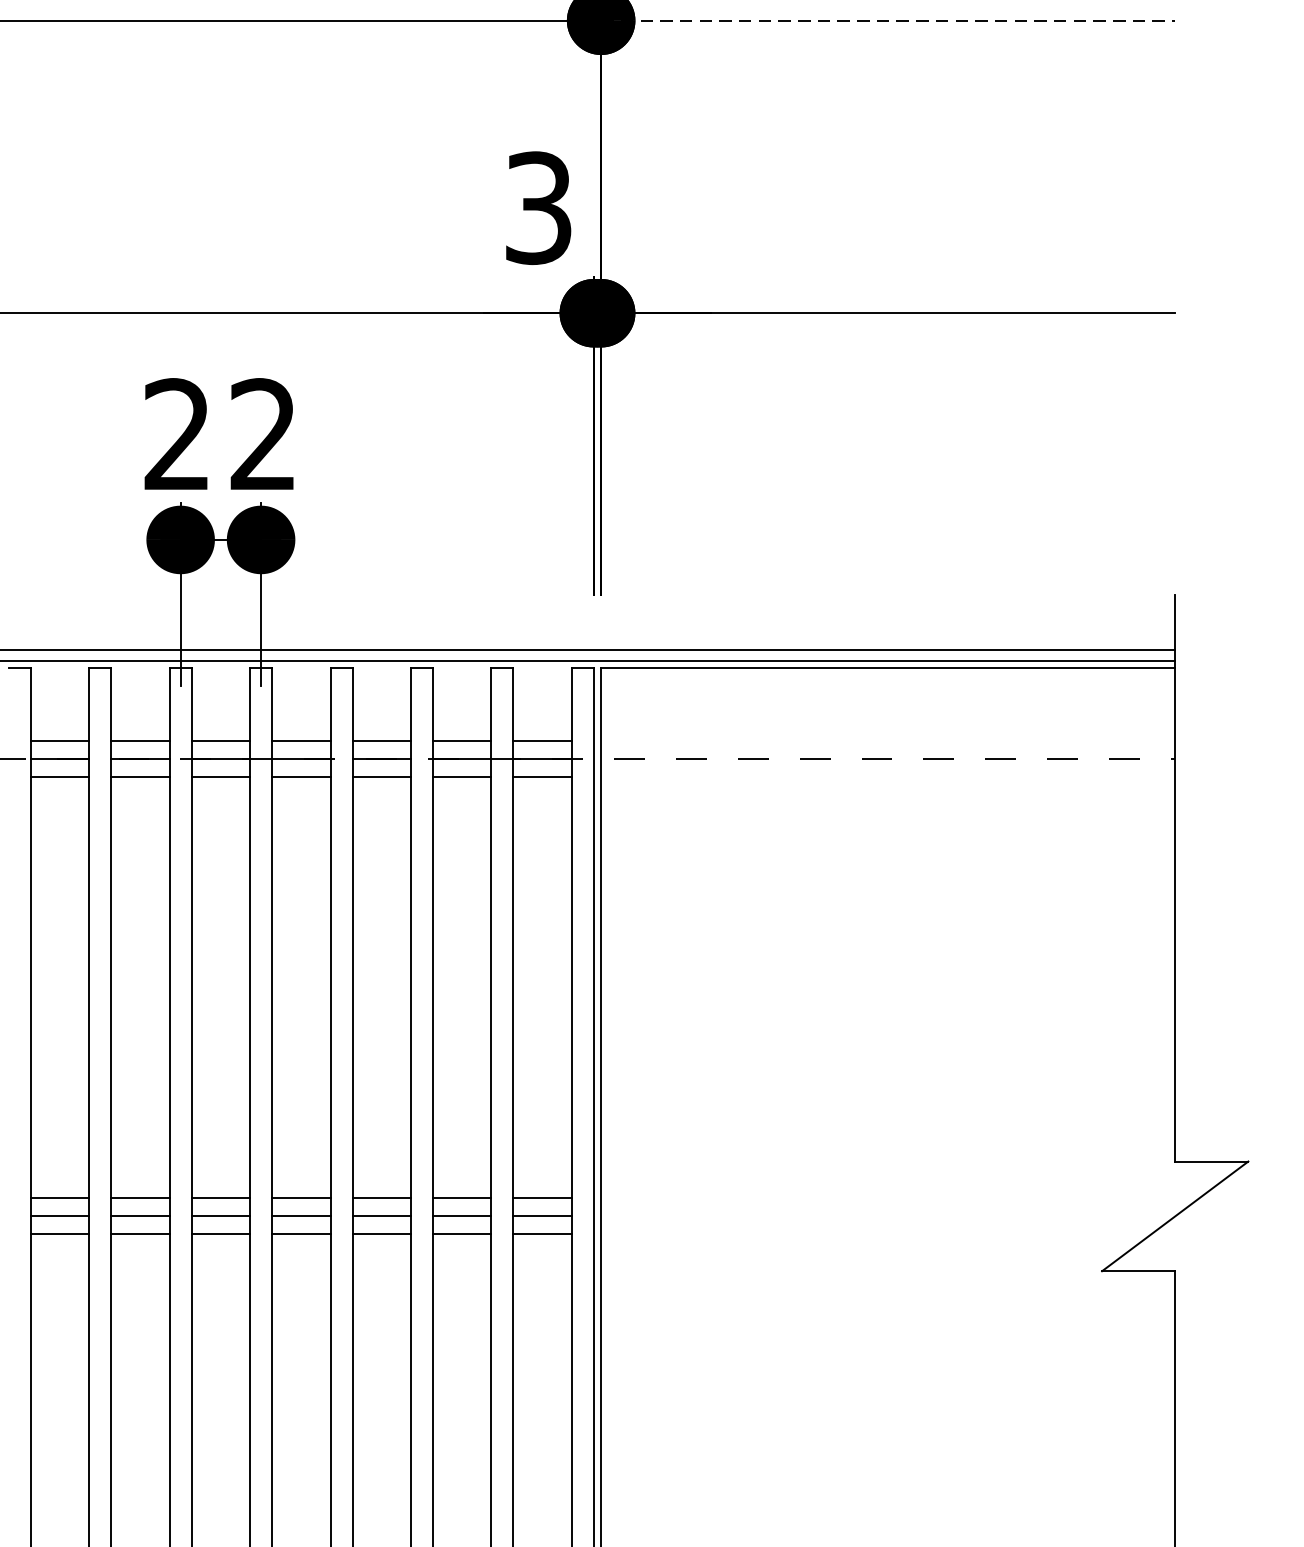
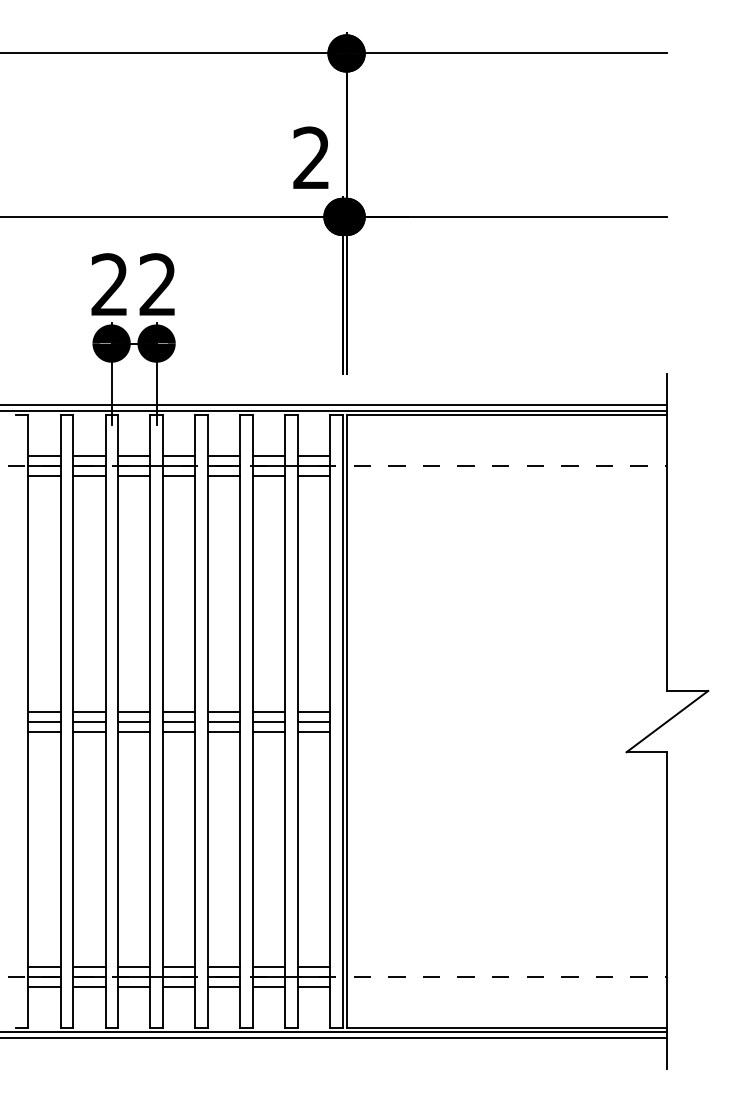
line: (889, 20) -> (507, 53), dashed -> solid
text: (538, 206) -> (311, 157), 3 -> 2

